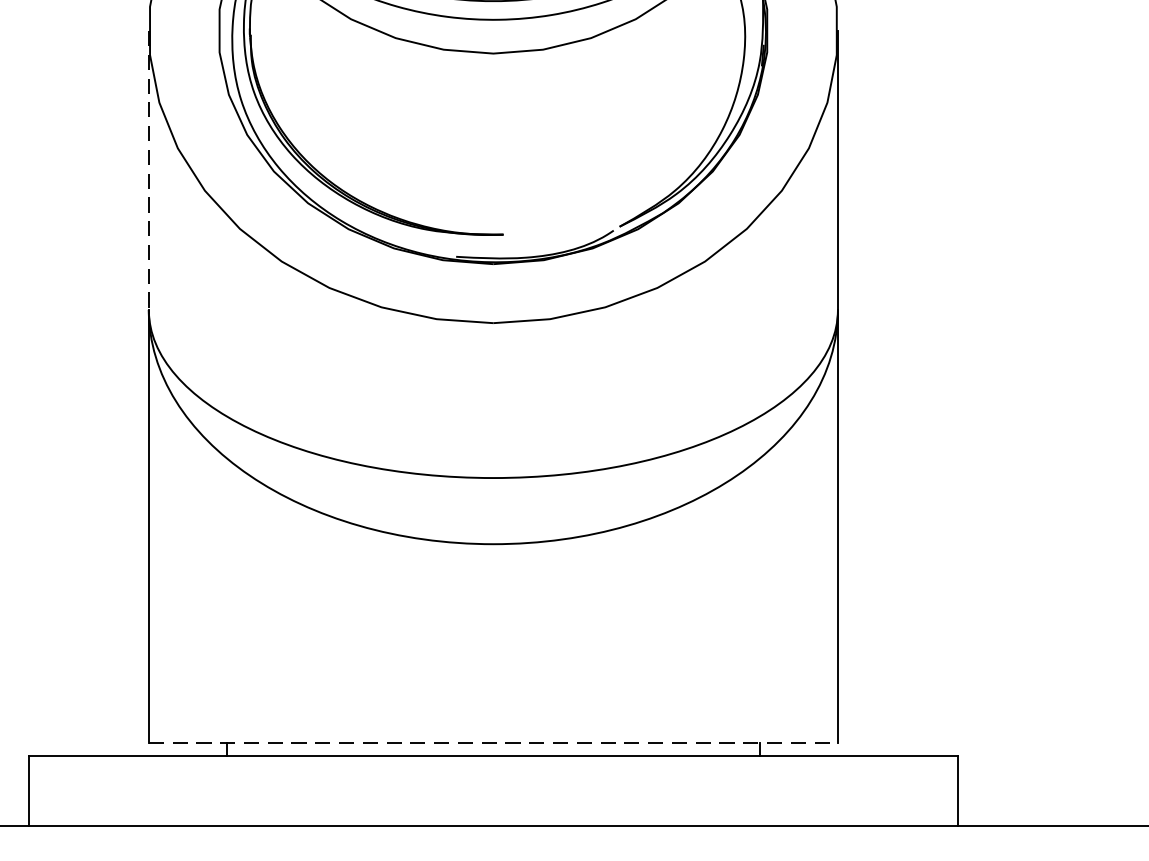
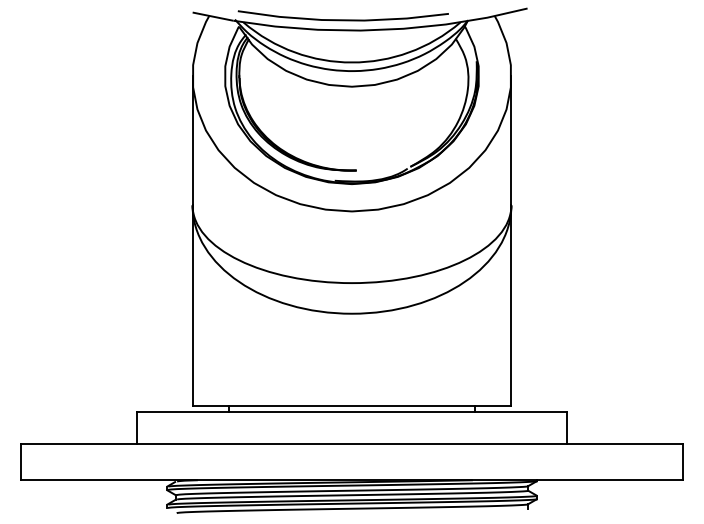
line: (148, 169) -> (192, 140), dashed -> solid
line: (494, 742) -> (352, 405), dashed -> solid

